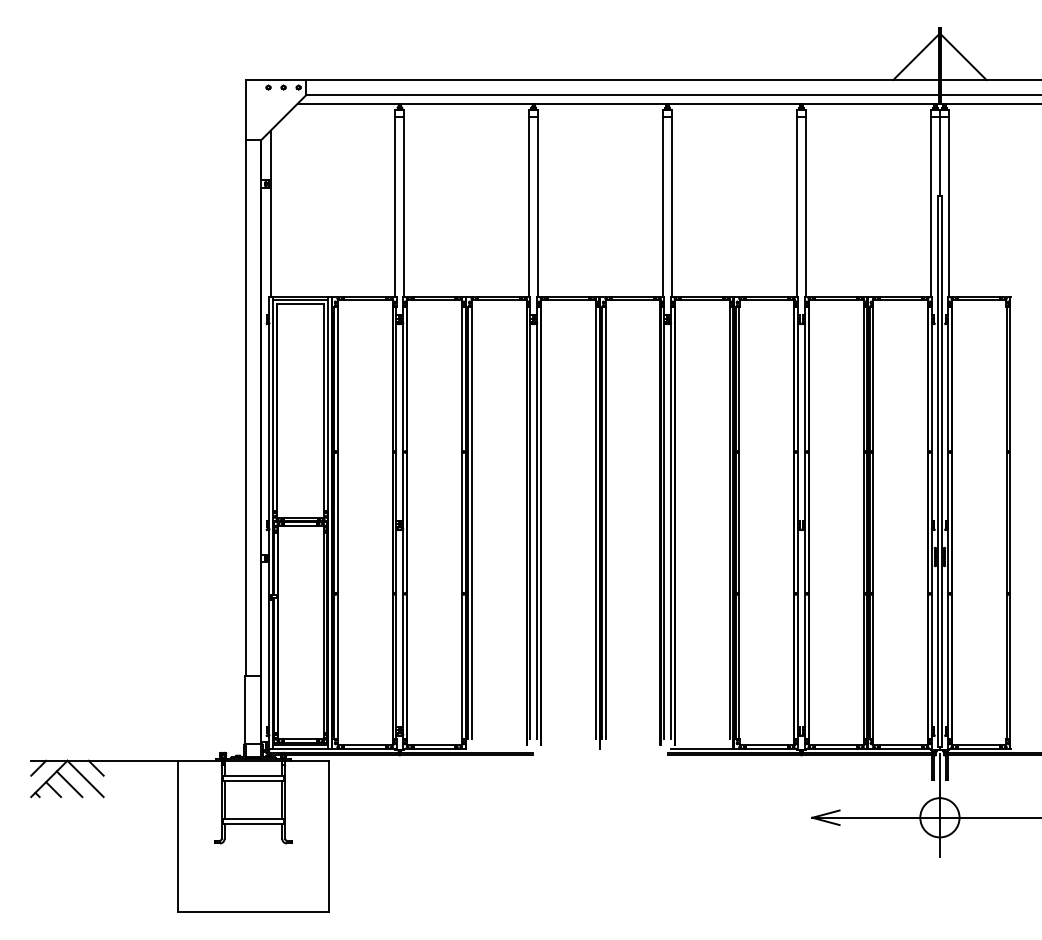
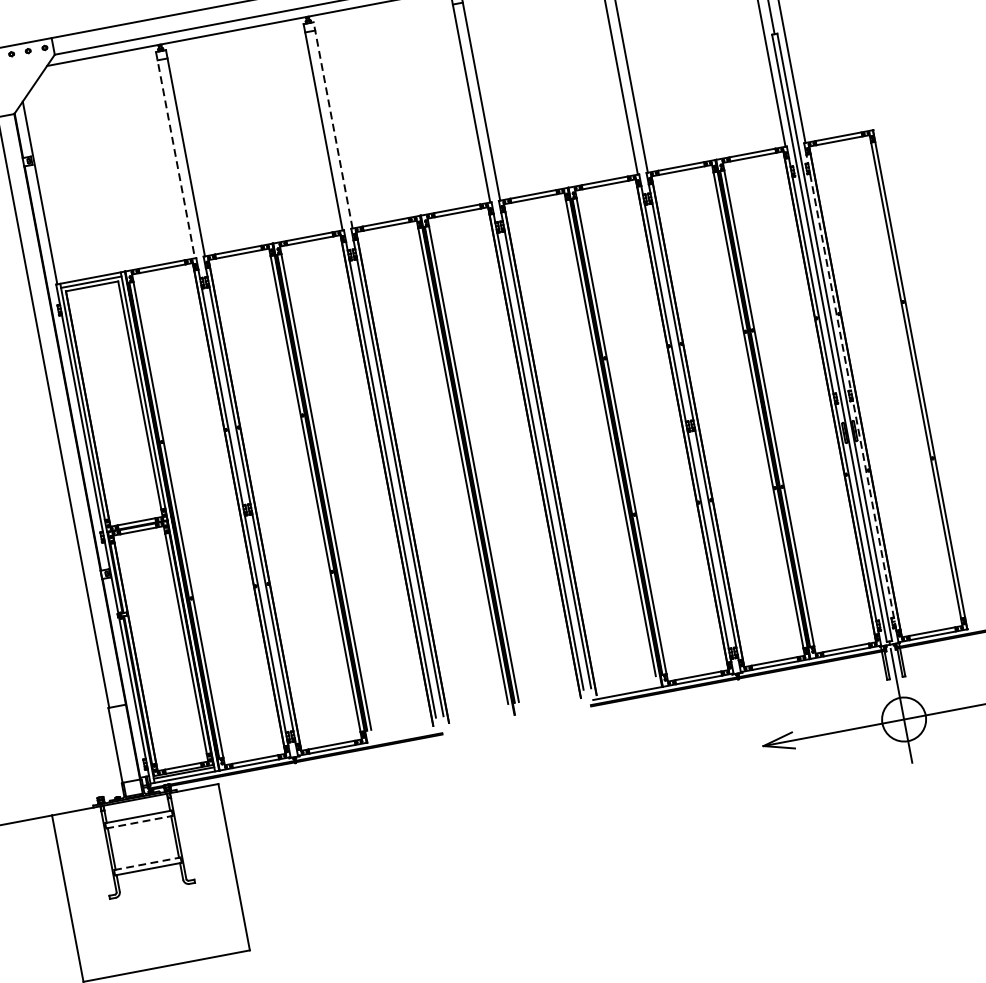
line: (395, 203) -> (175, 155), solid -> dashed
line: (538, 203) -> (333, 125), solid -> dashed
line: (947, 522) -> (850, 392), solid -> dashed
line: (253, 781) -> (139, 822), solid -> dashed
line: (253, 818) -> (147, 863), solid -> dashed

